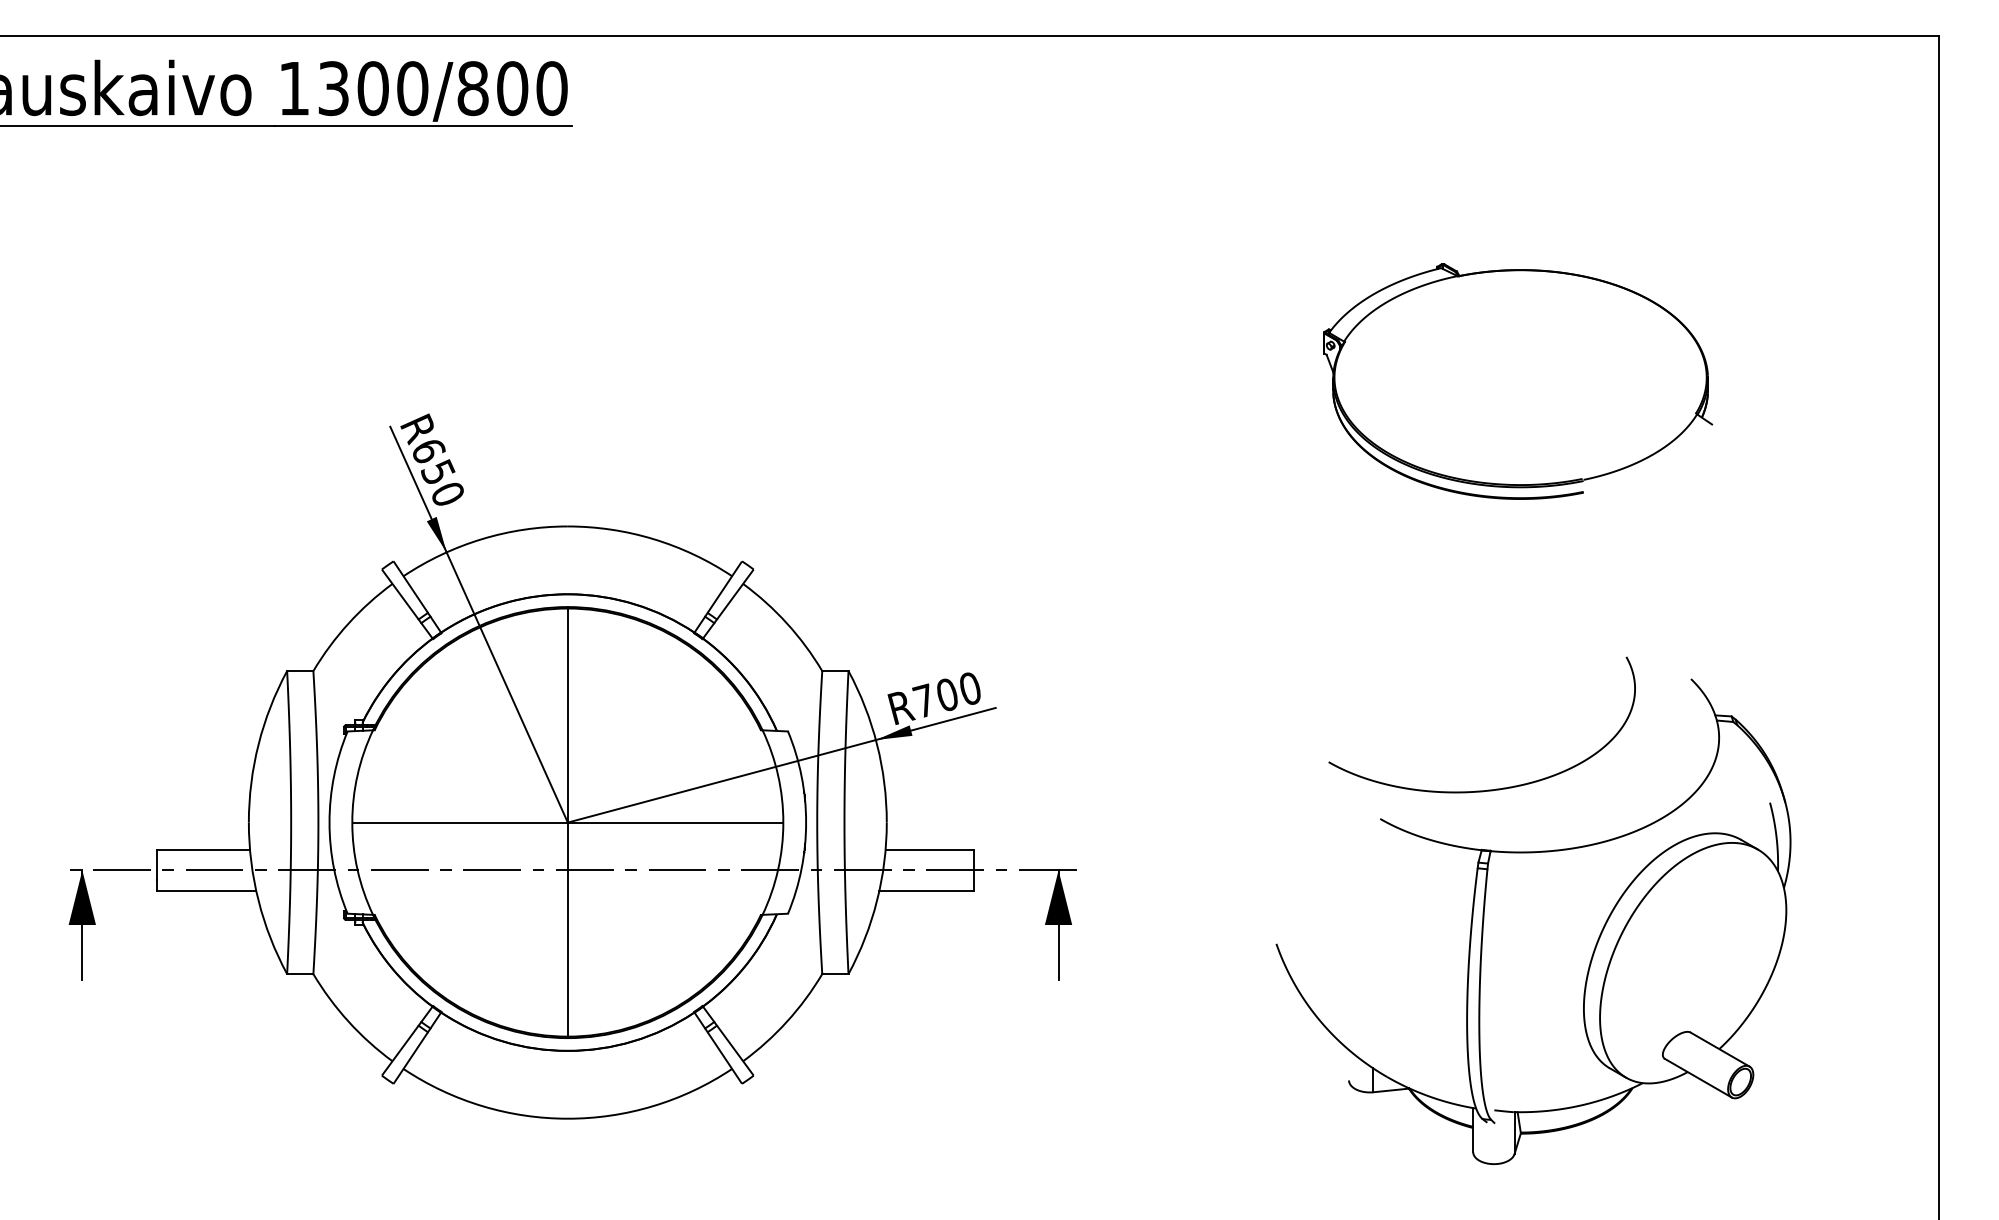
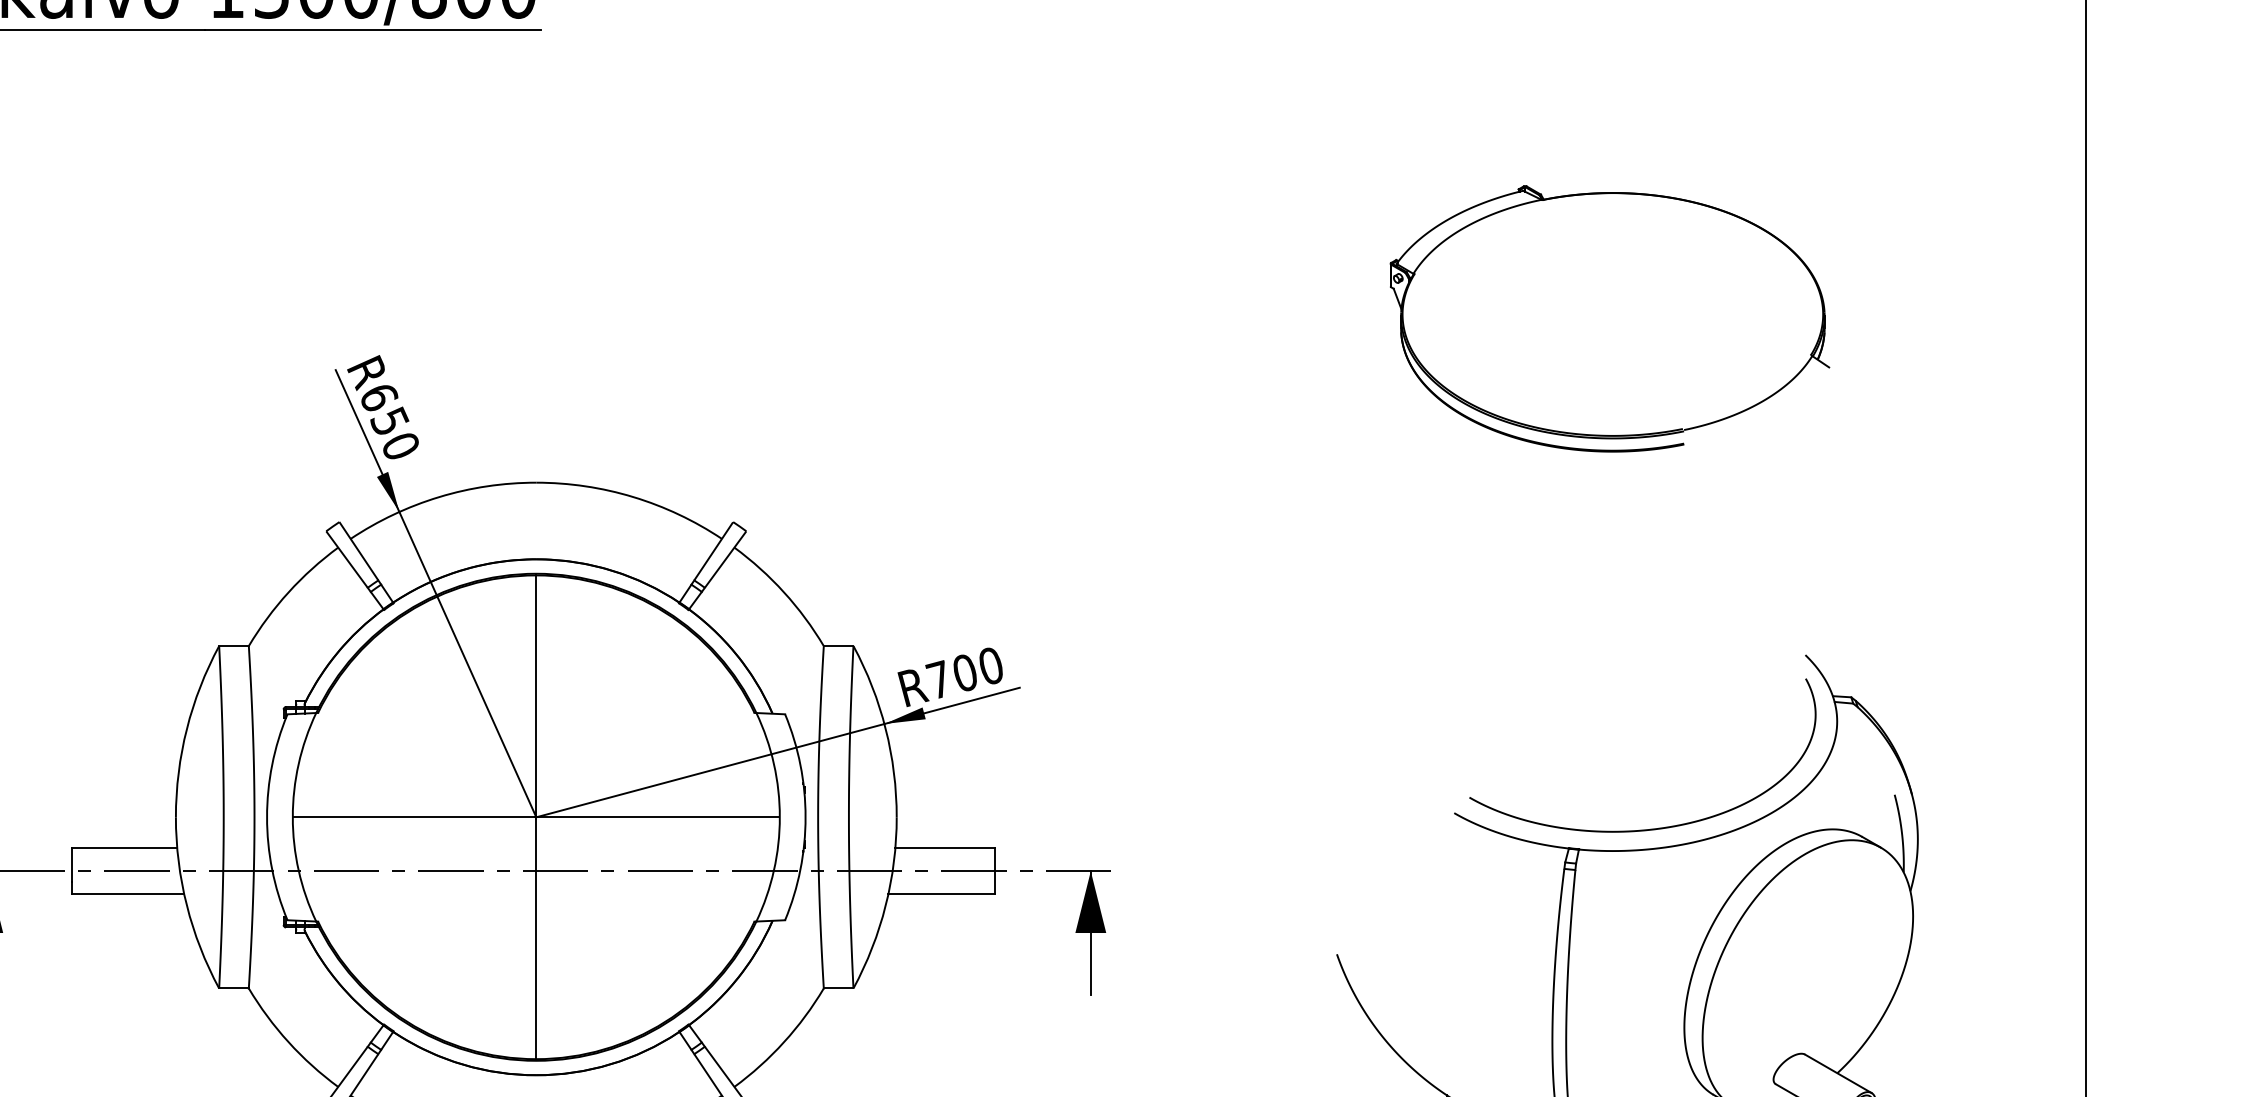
curve: (1487, 789) -> (1648, 828), moved

